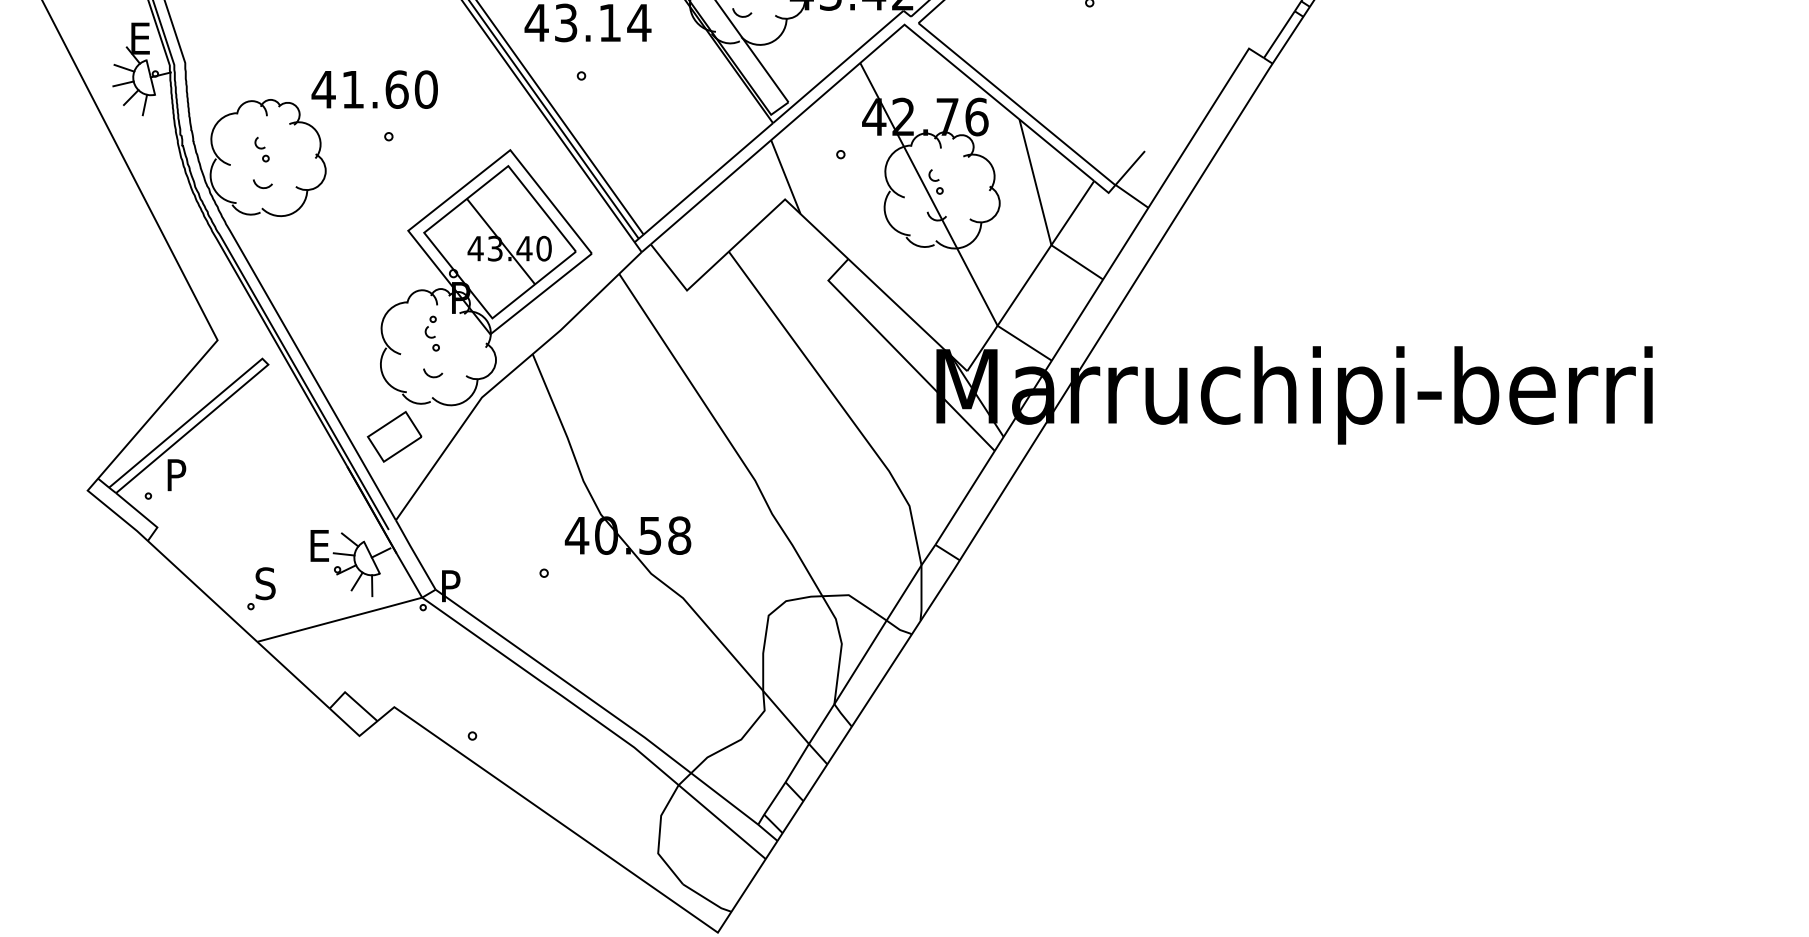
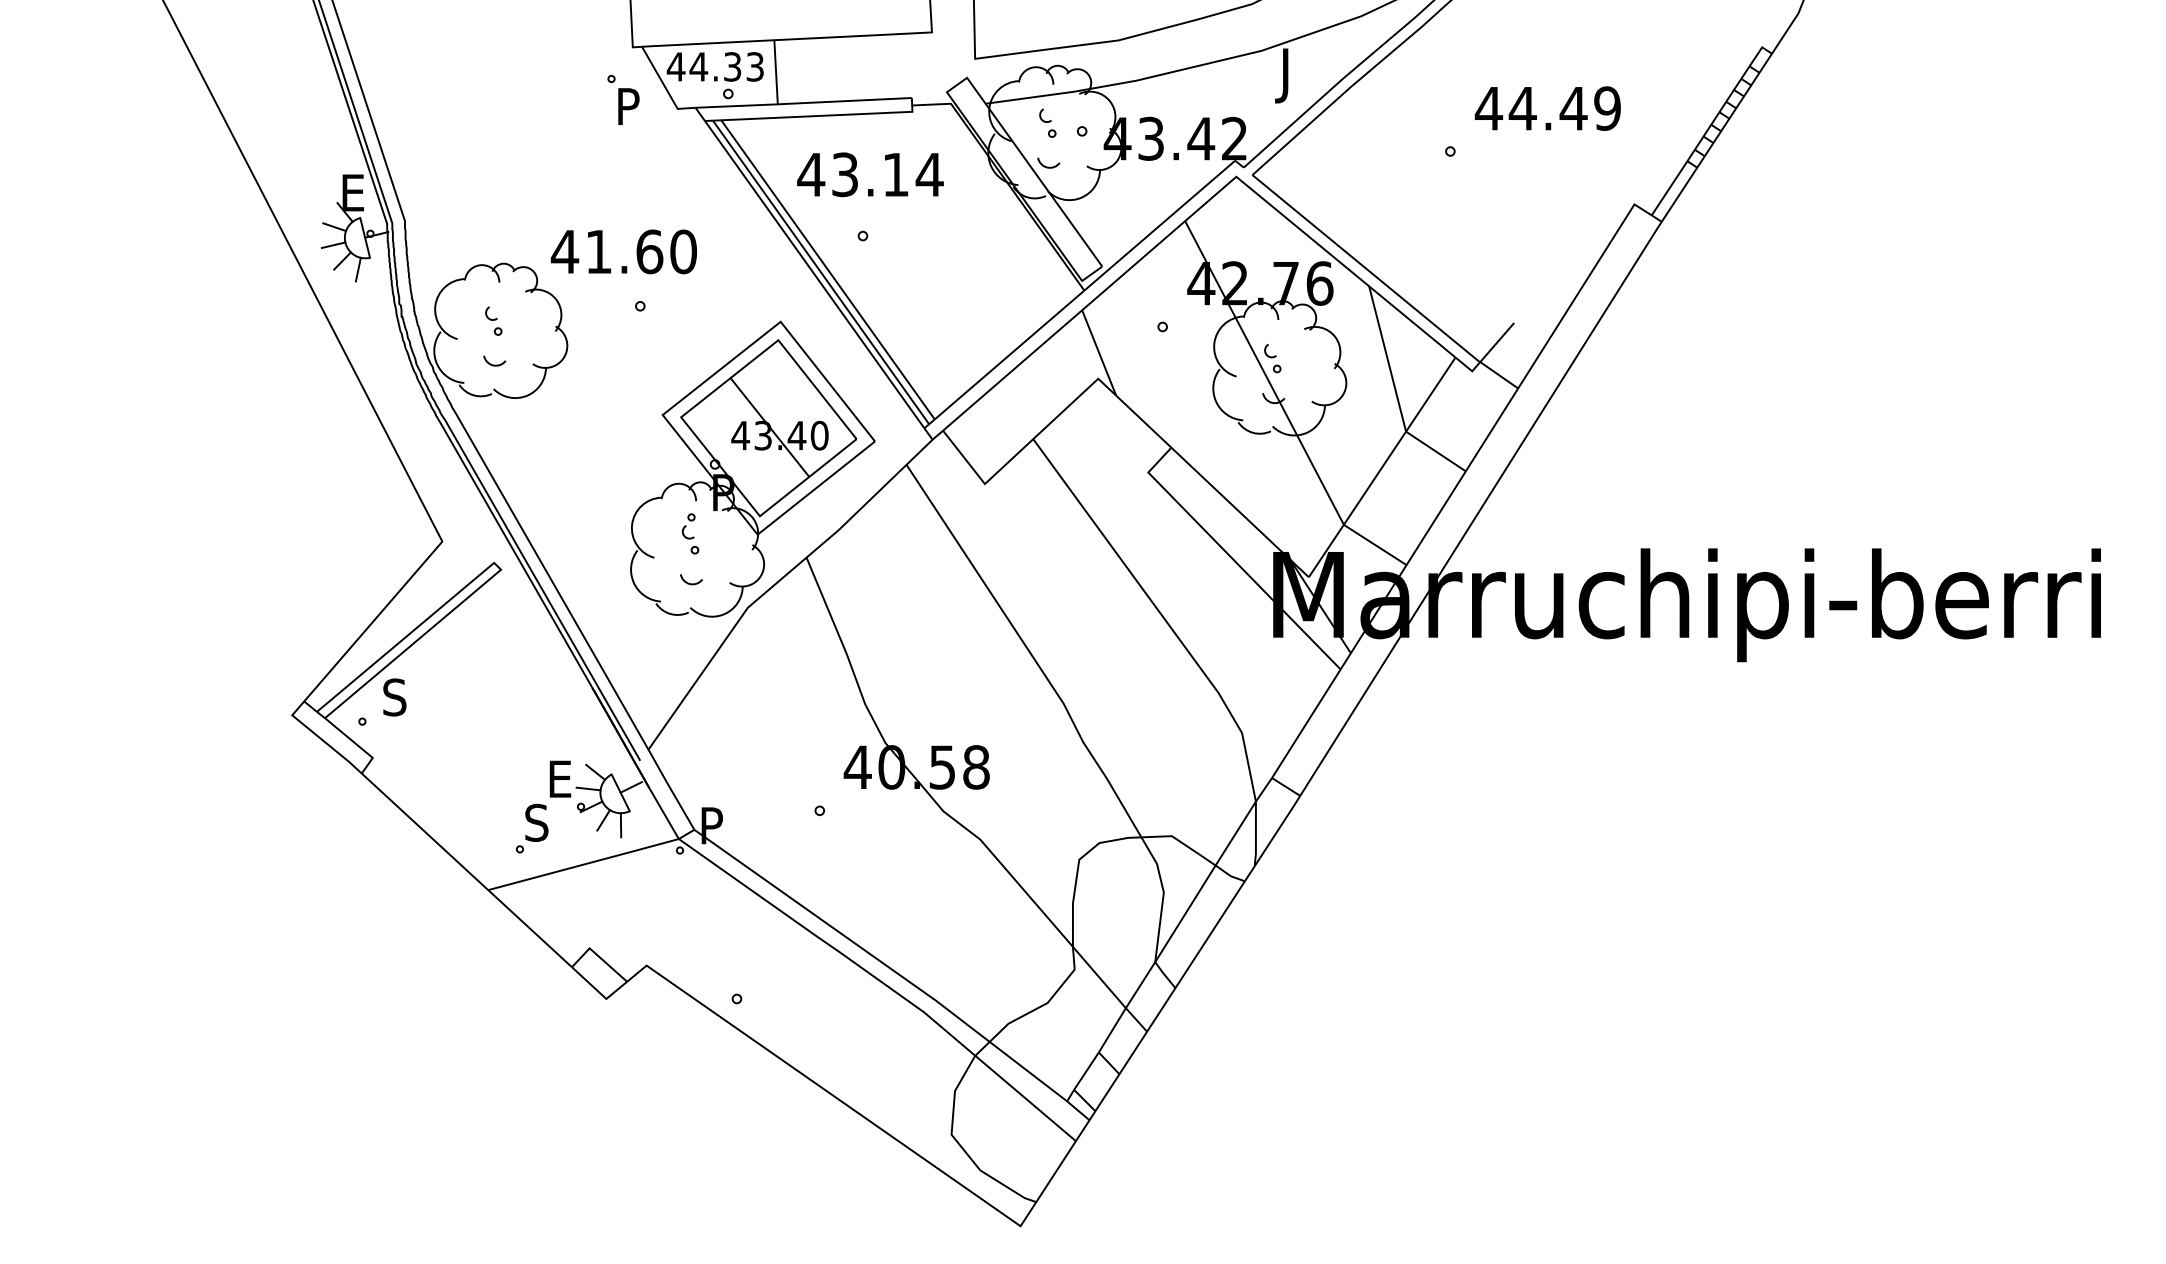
part: (394, 436) -> (646, 652), removed
text: (176, 475) -> (394, 697), P -> S
part: (260, 588) -> (531, 828), moved

